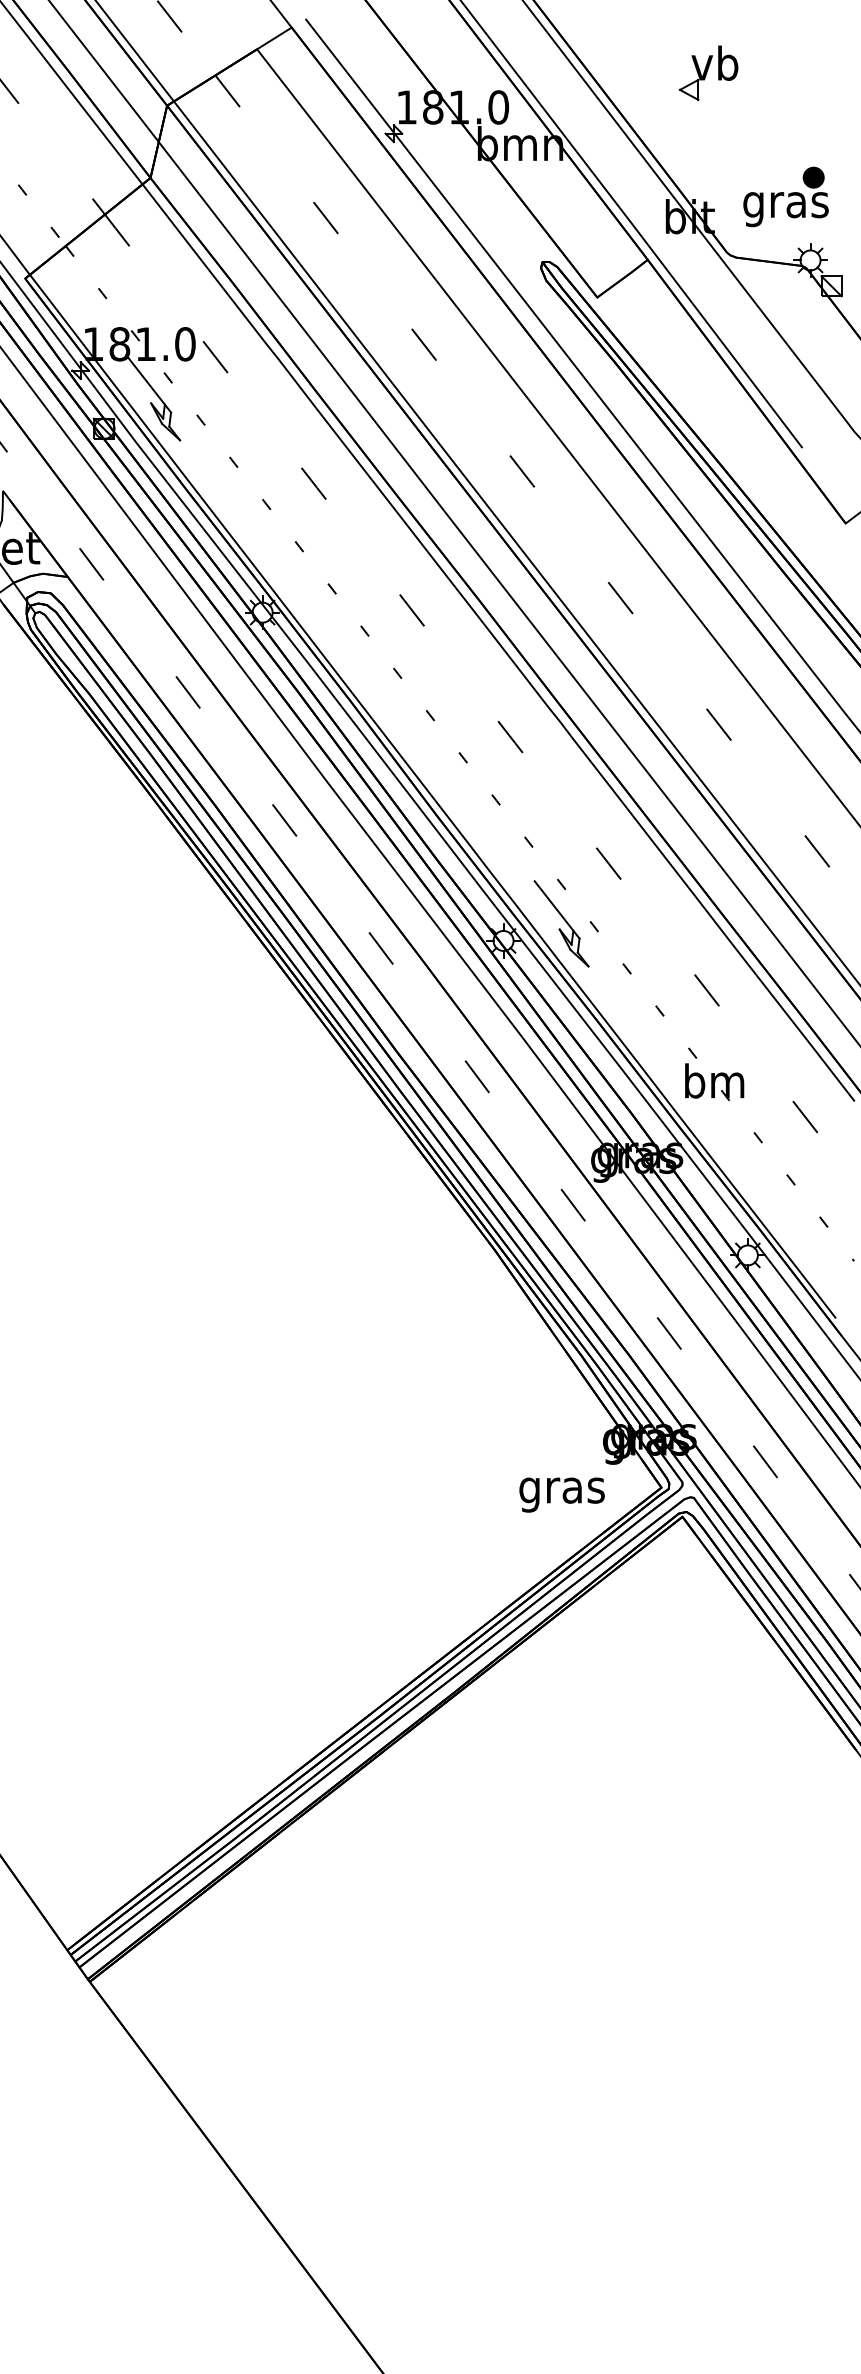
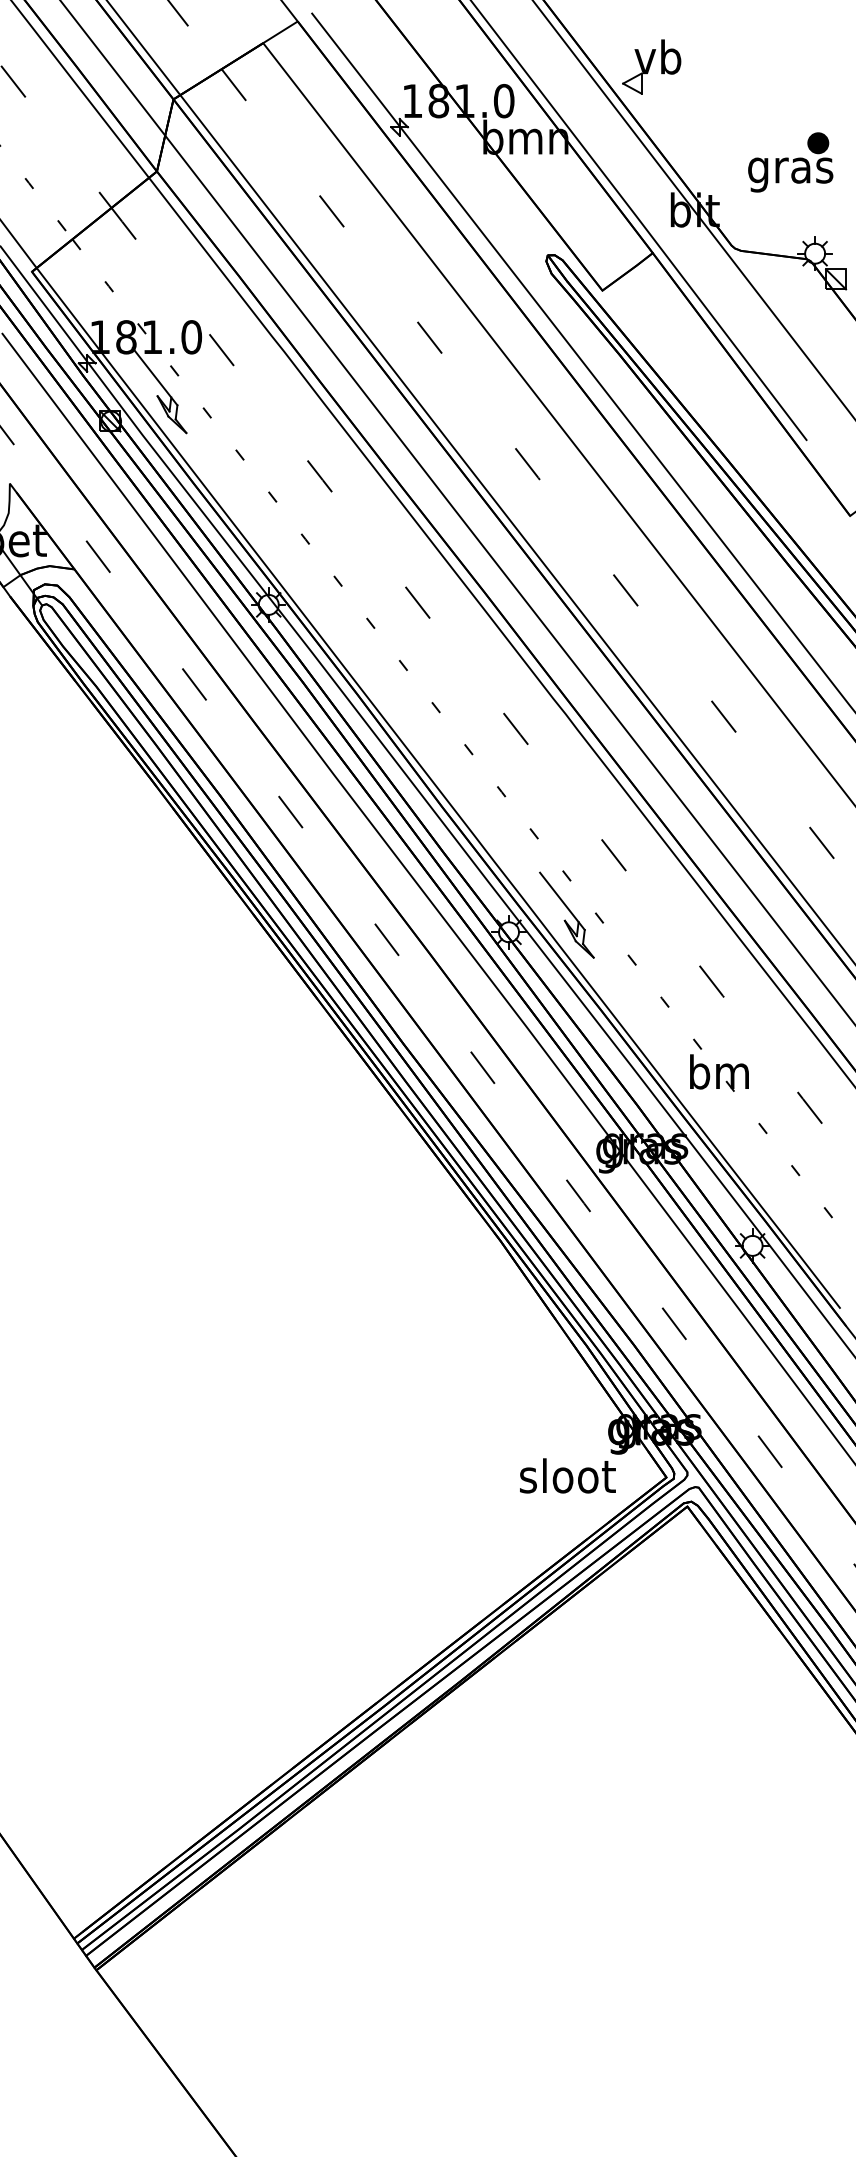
part: (708, 72) -> (651, 66), moved
part: (785, 196) -> (790, 162), moved
text: (562, 1490) -> (567, 1480), gras -> sloot

